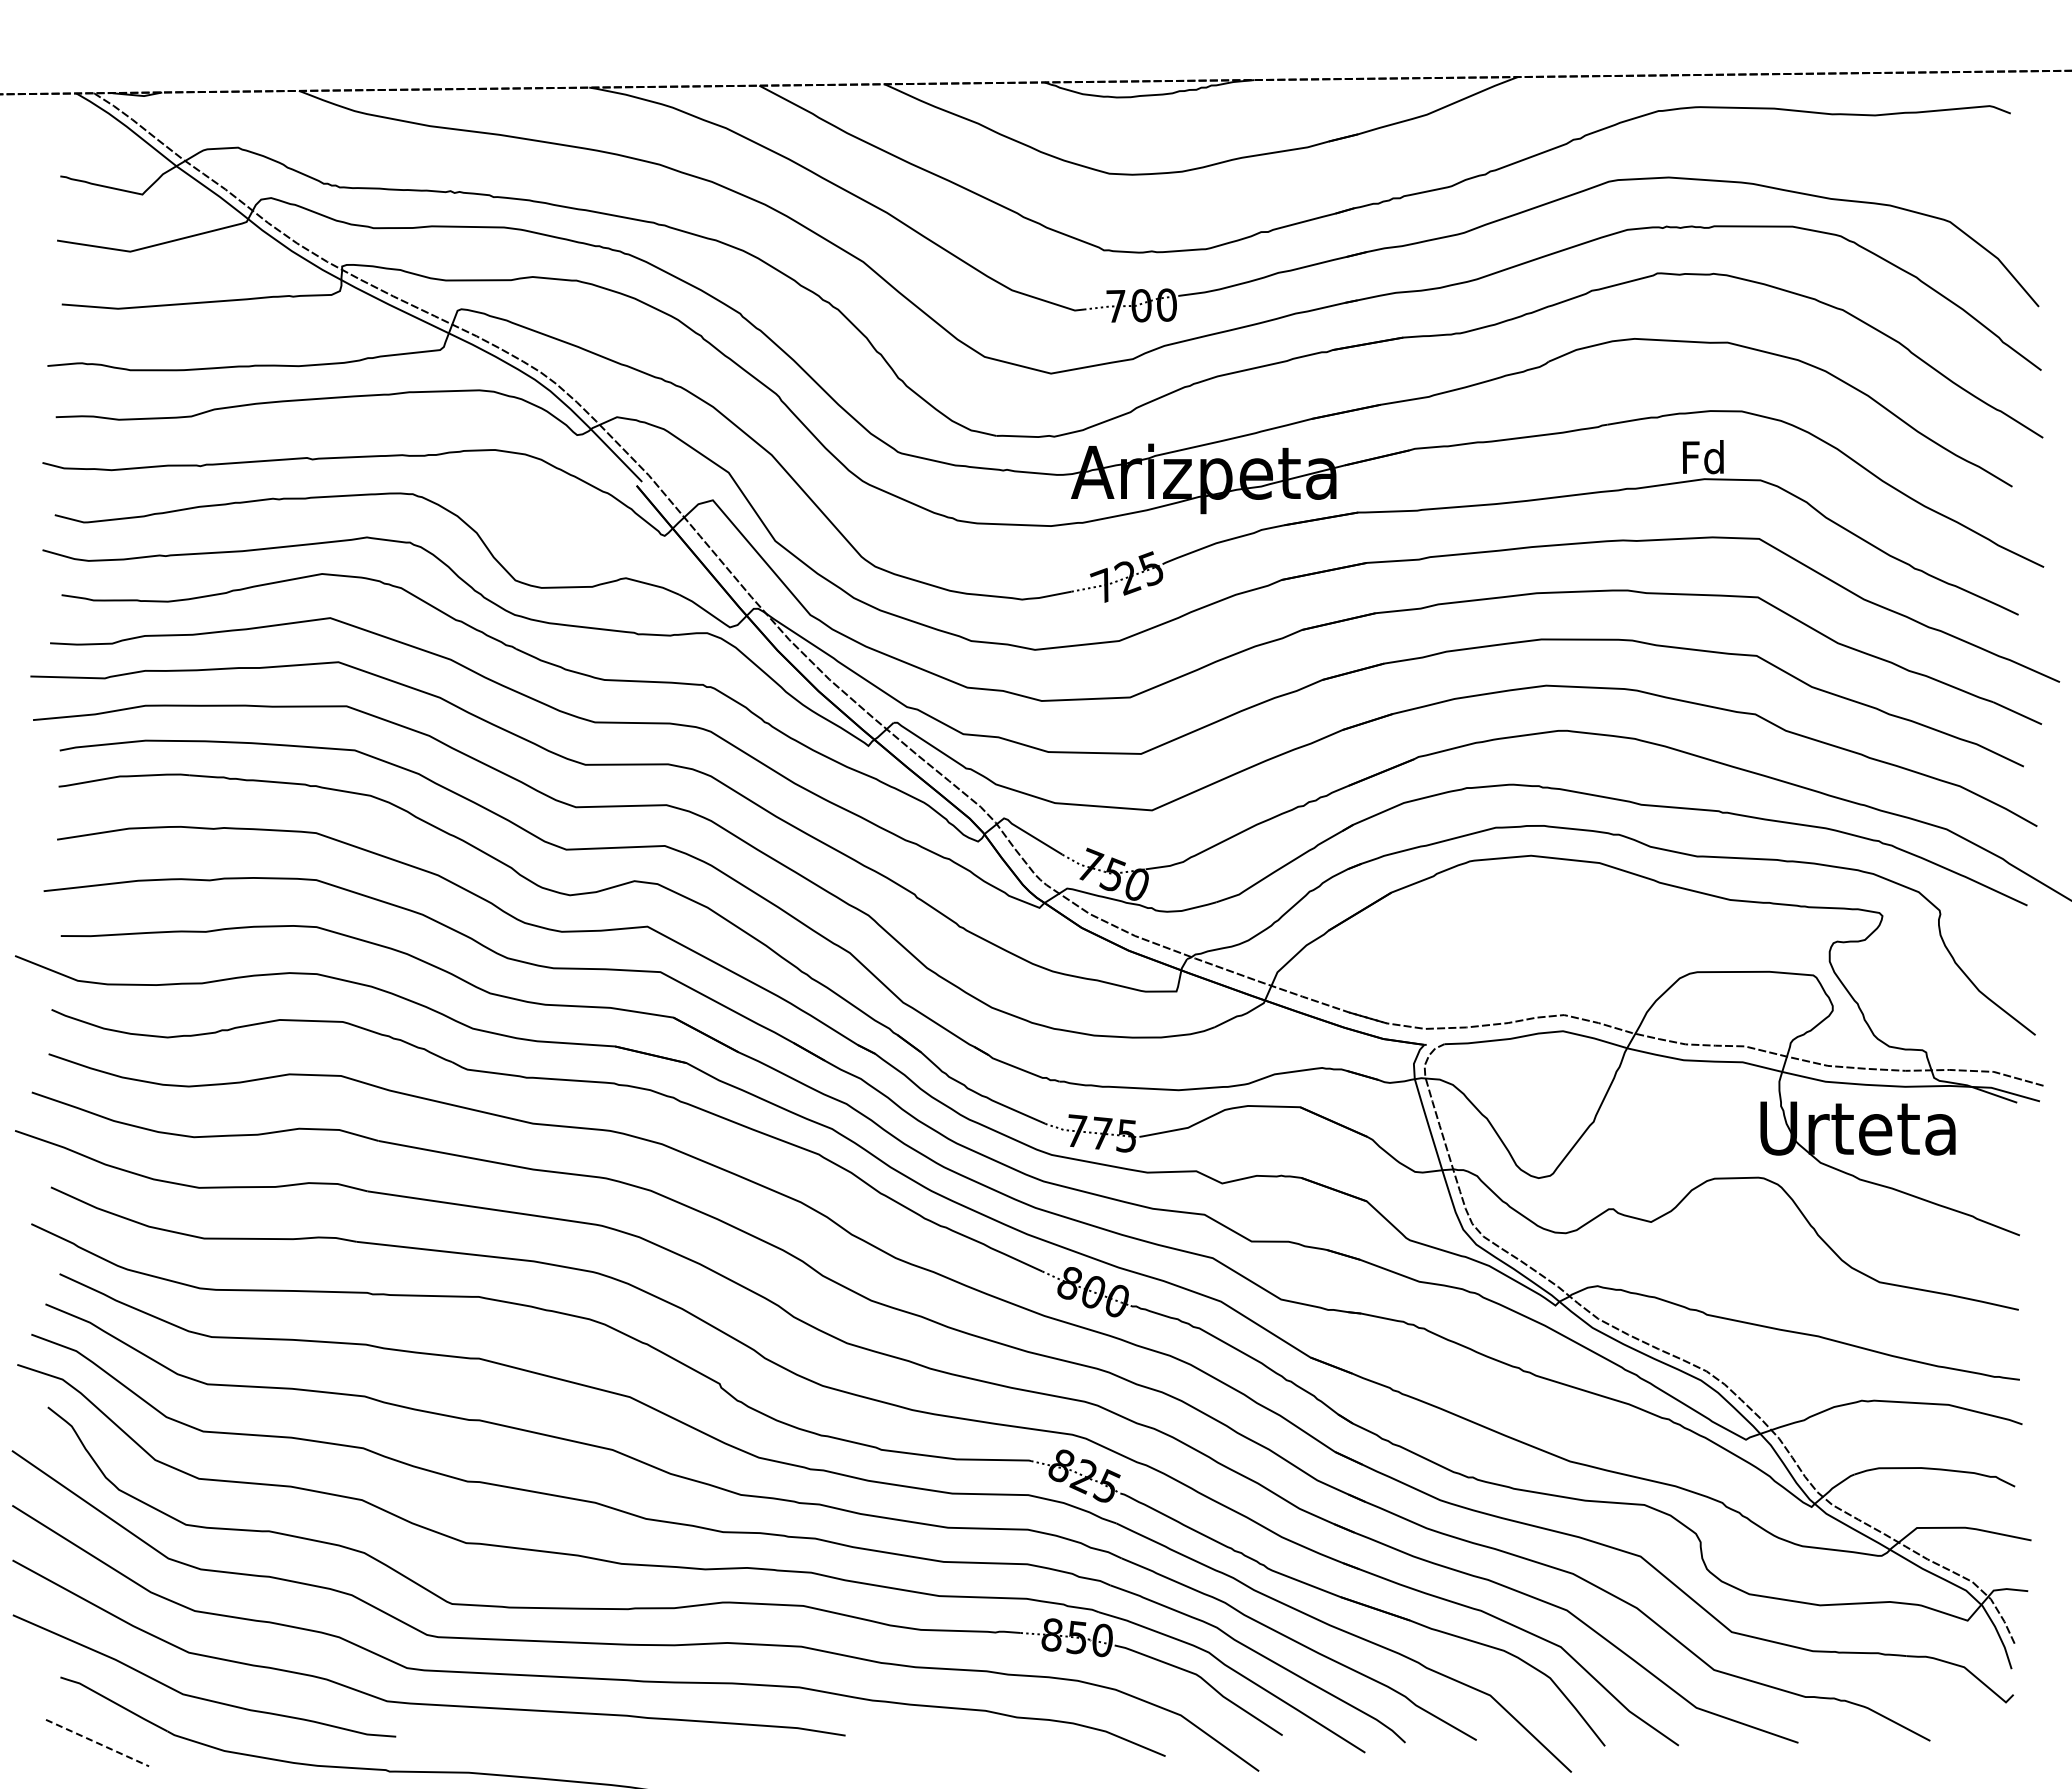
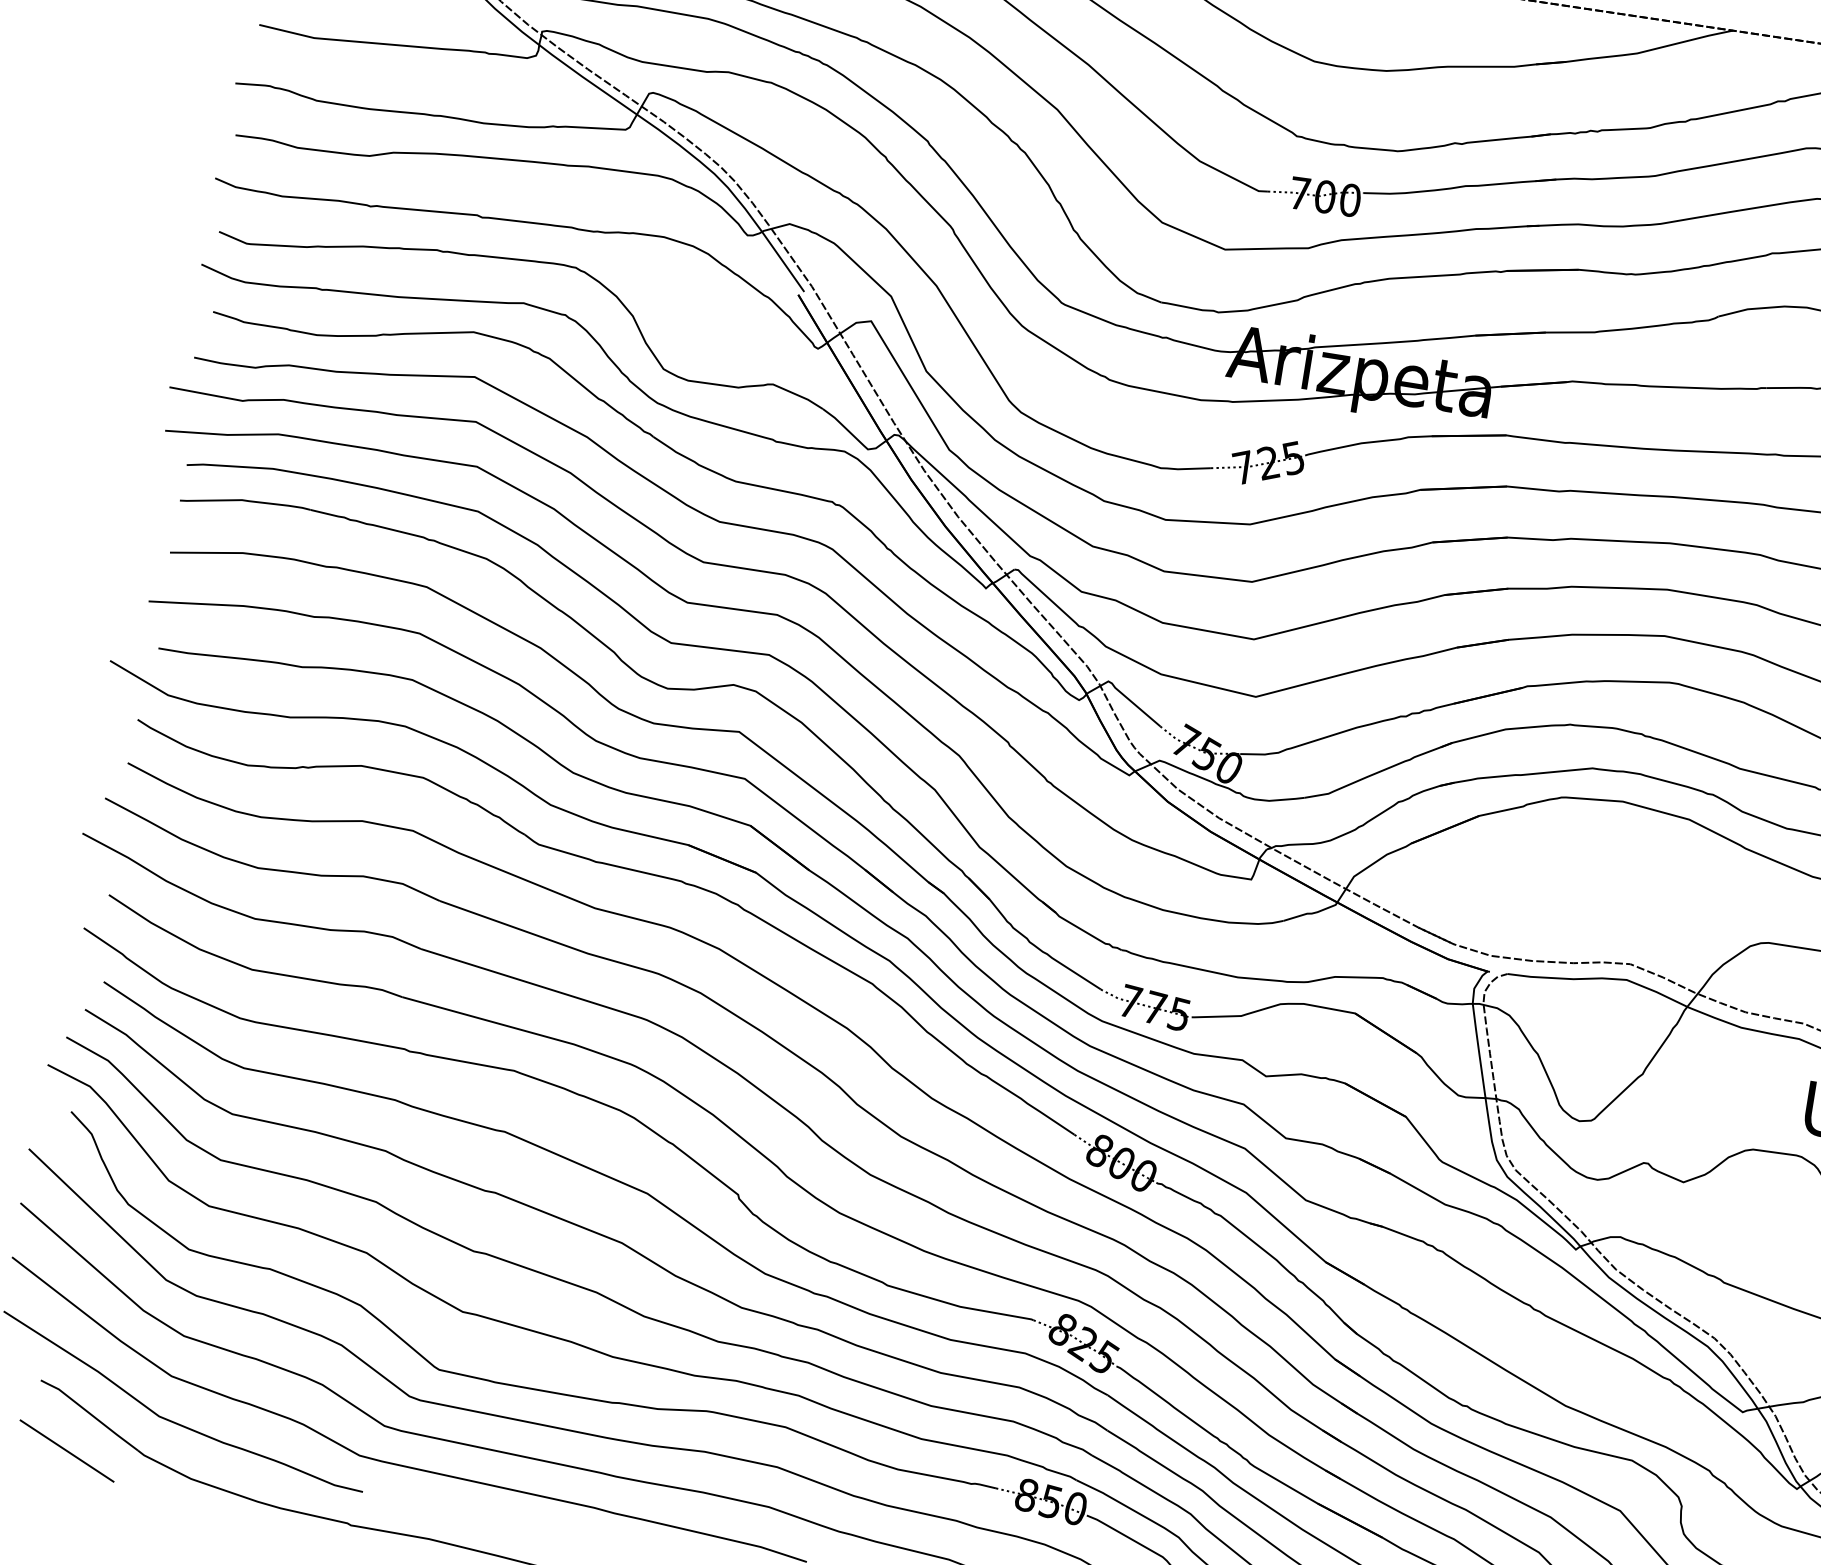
line: (97, 1743) -> (66, 1451), dashed -> solid

